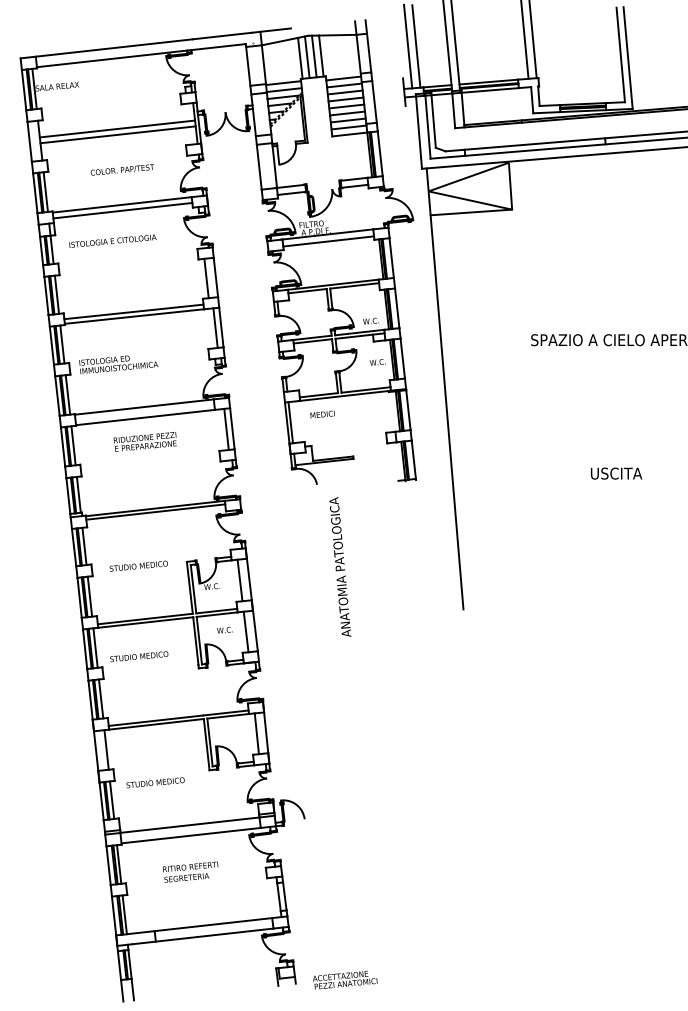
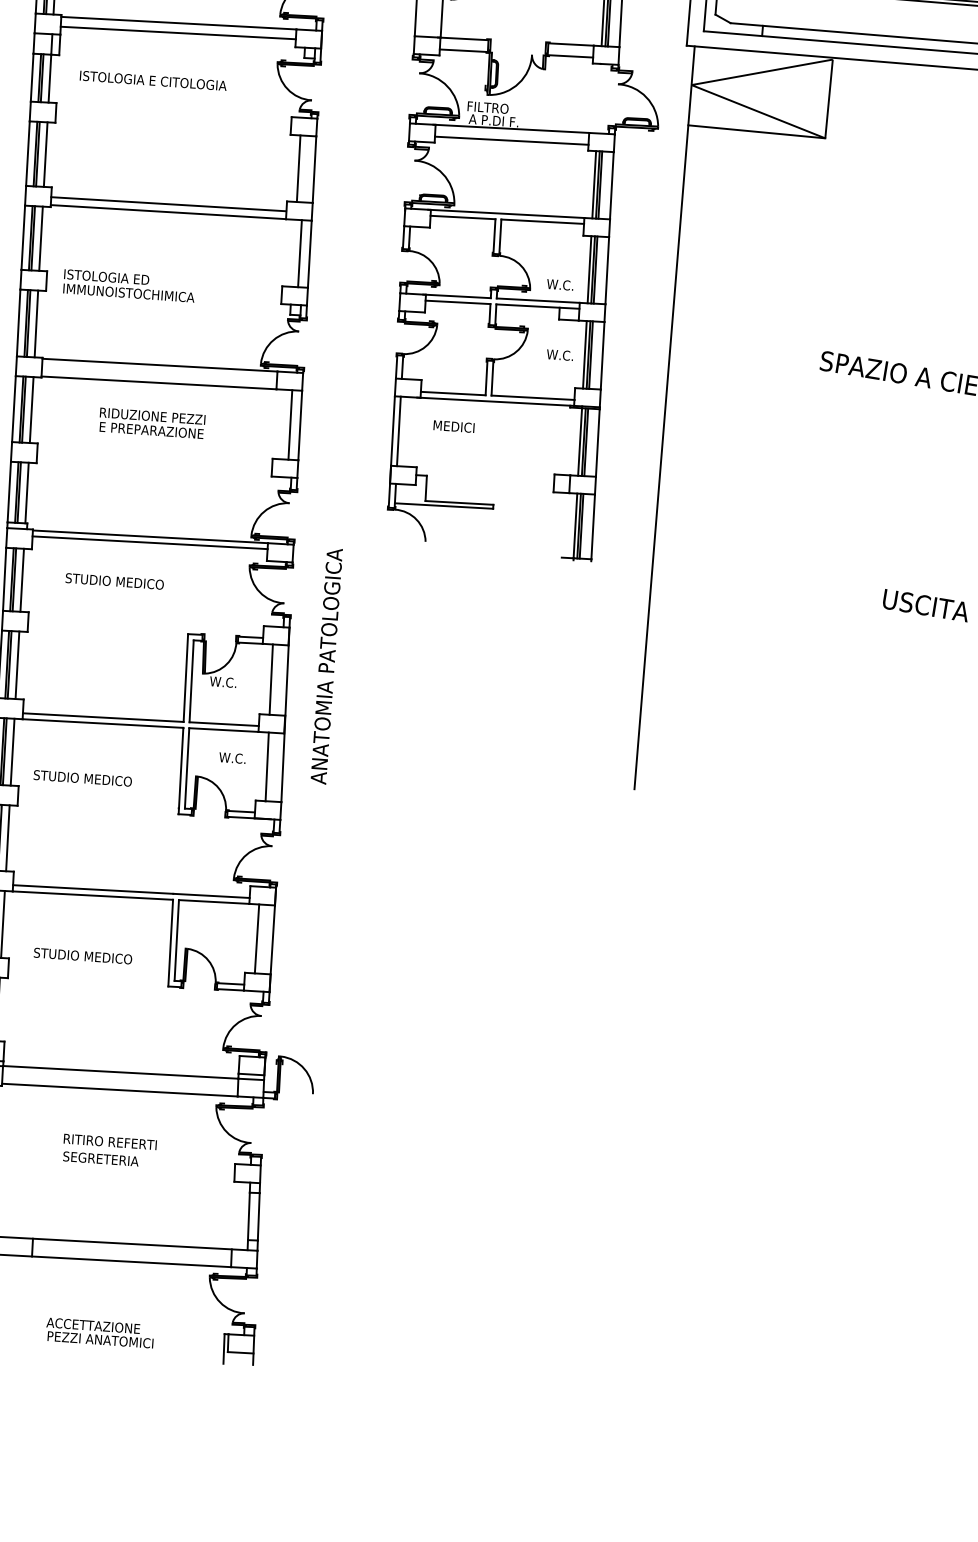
text: (138, 565) -> (114, 580), moved
text: (340, 566) -> (327, 665), moved
text: (155, 782) -> (82, 955), moved
text: (345, 979) -> (100, 1332), moved

